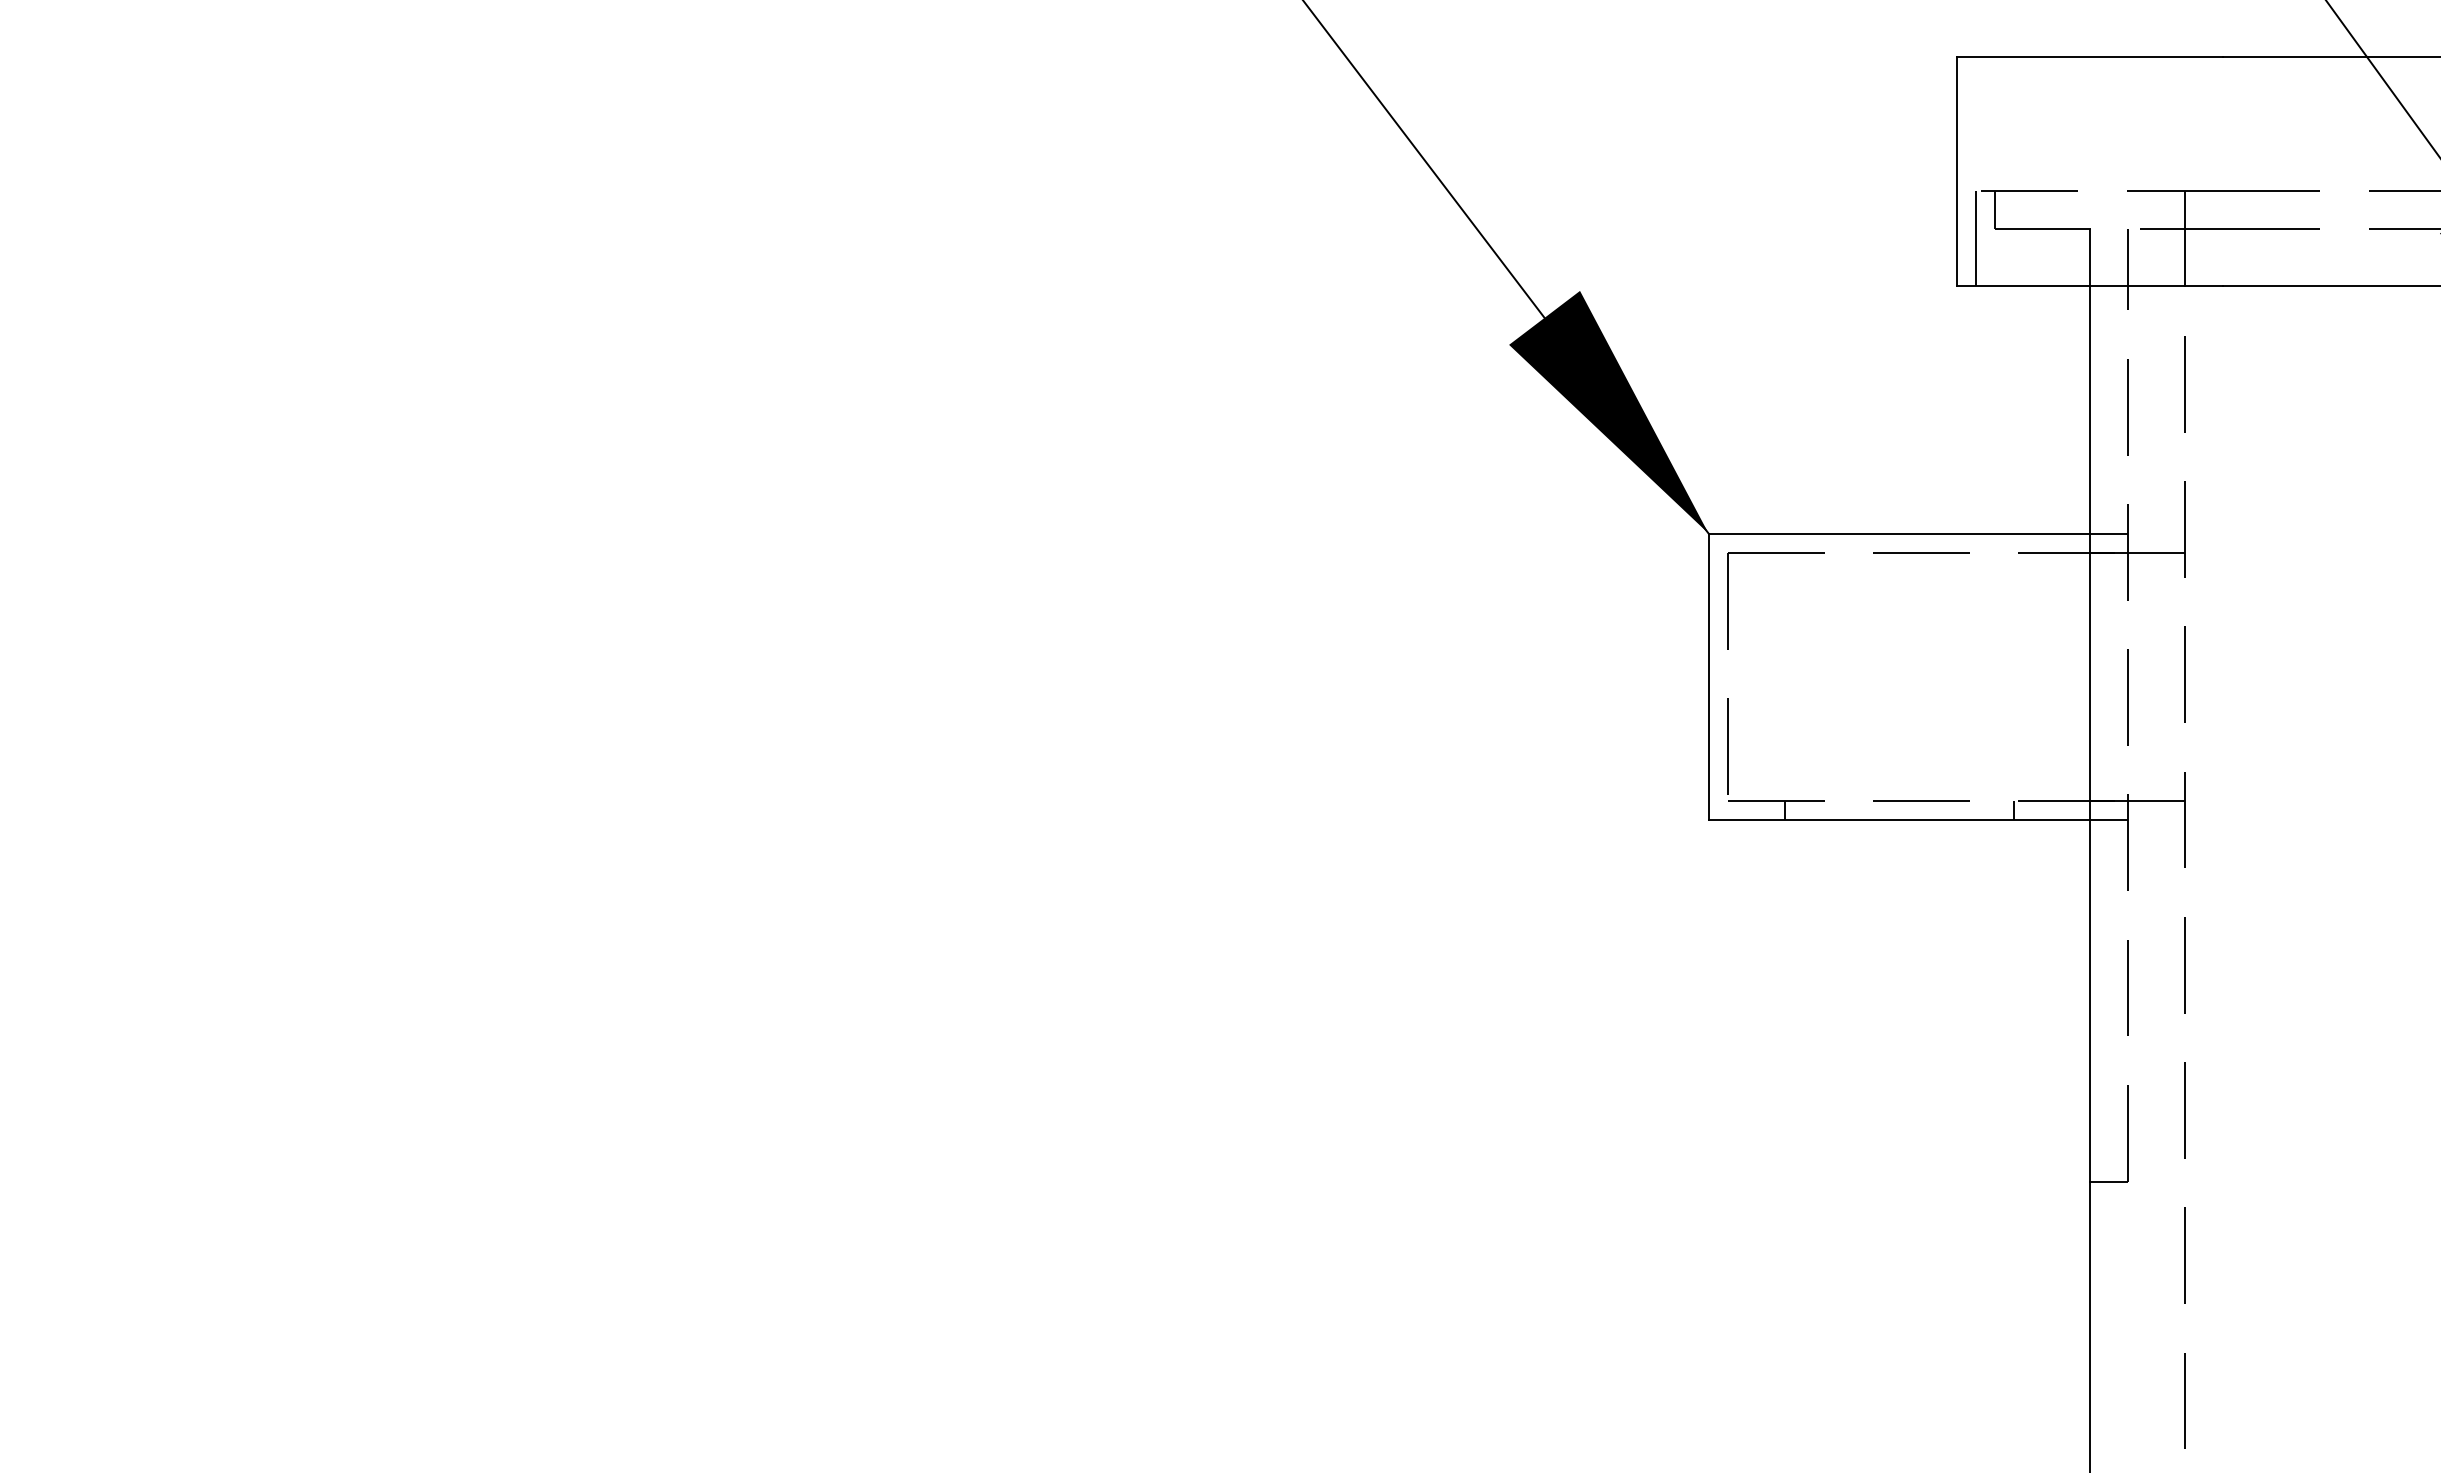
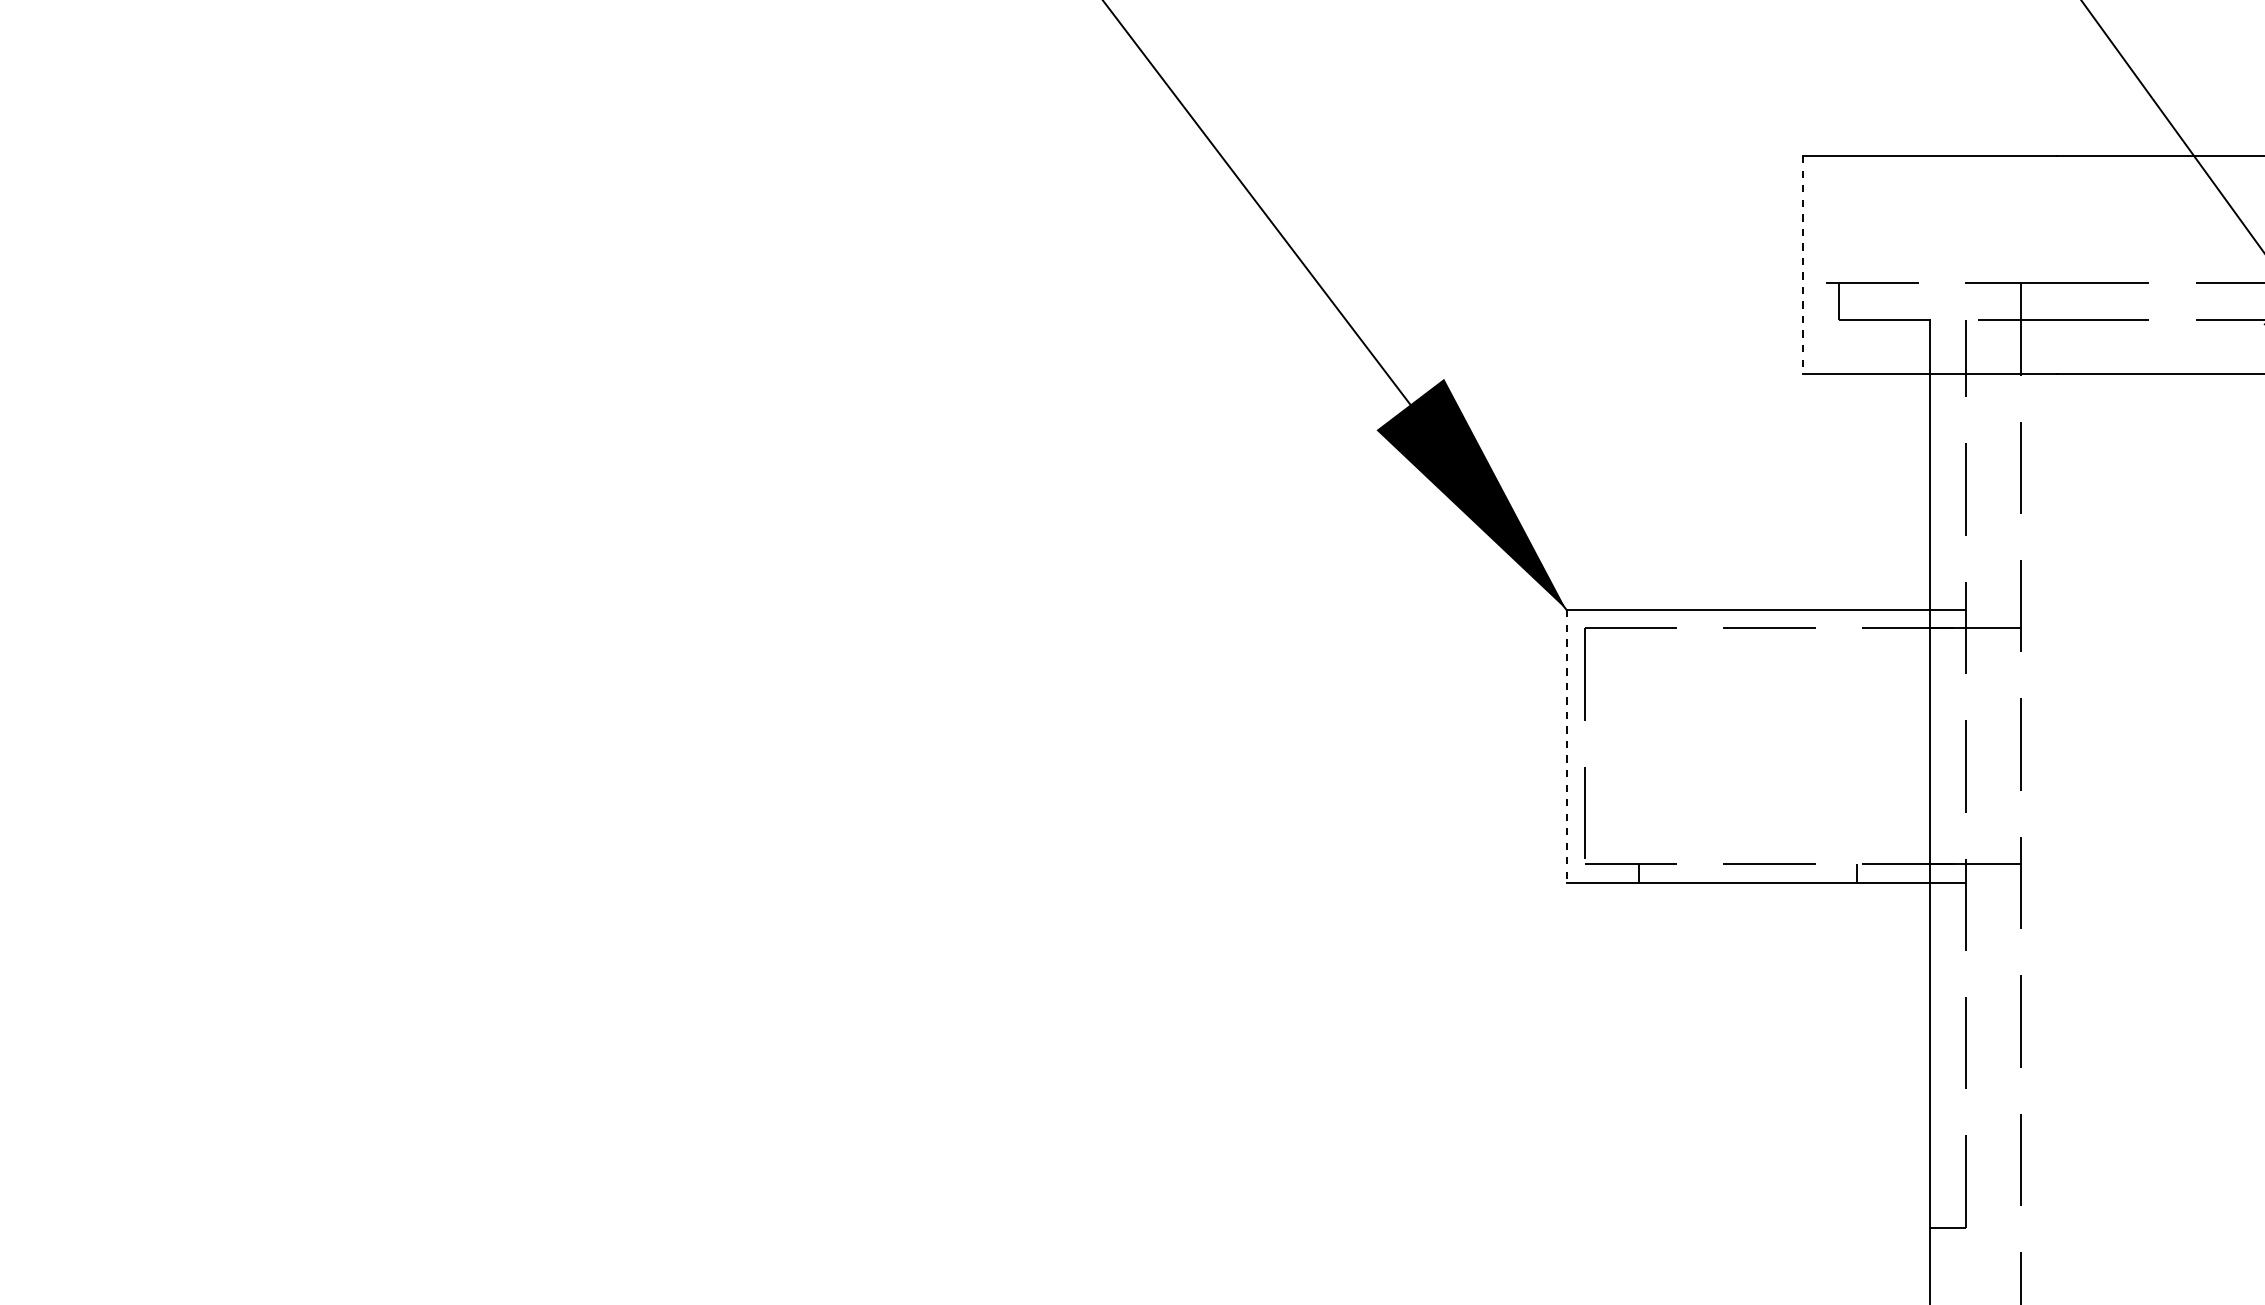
line: (1956, 172) -> (1802, 266), solid -> dashed
line: (1975, 237) -> (1820, 327), removed
line: (1708, 676) -> (1566, 746), solid -> dashed

